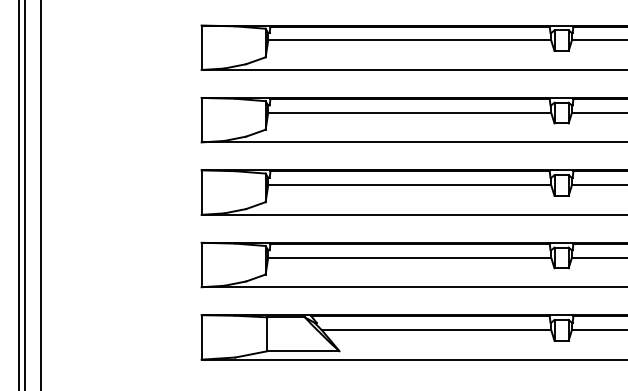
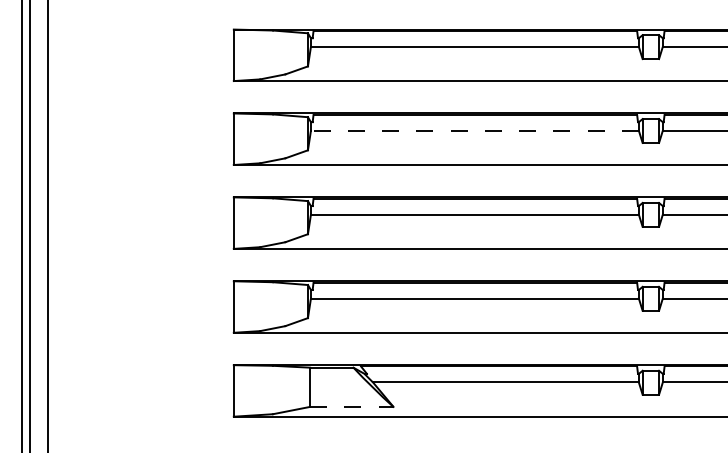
line: (409, 112) -> (474, 130), solid -> dashed
line: (303, 351) -> (351, 407), solid -> dashed

